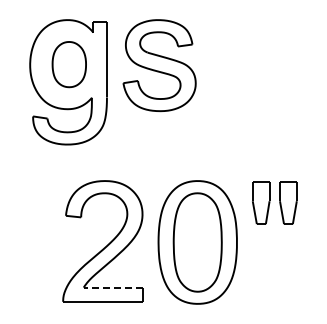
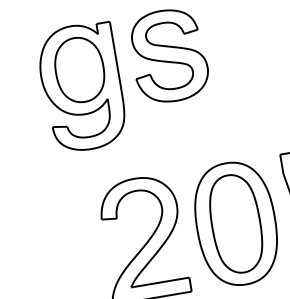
part: (69, 64) -> (79, 69), size x1.43
line: (113, 287) -> (160, 282), dashed -> solid

